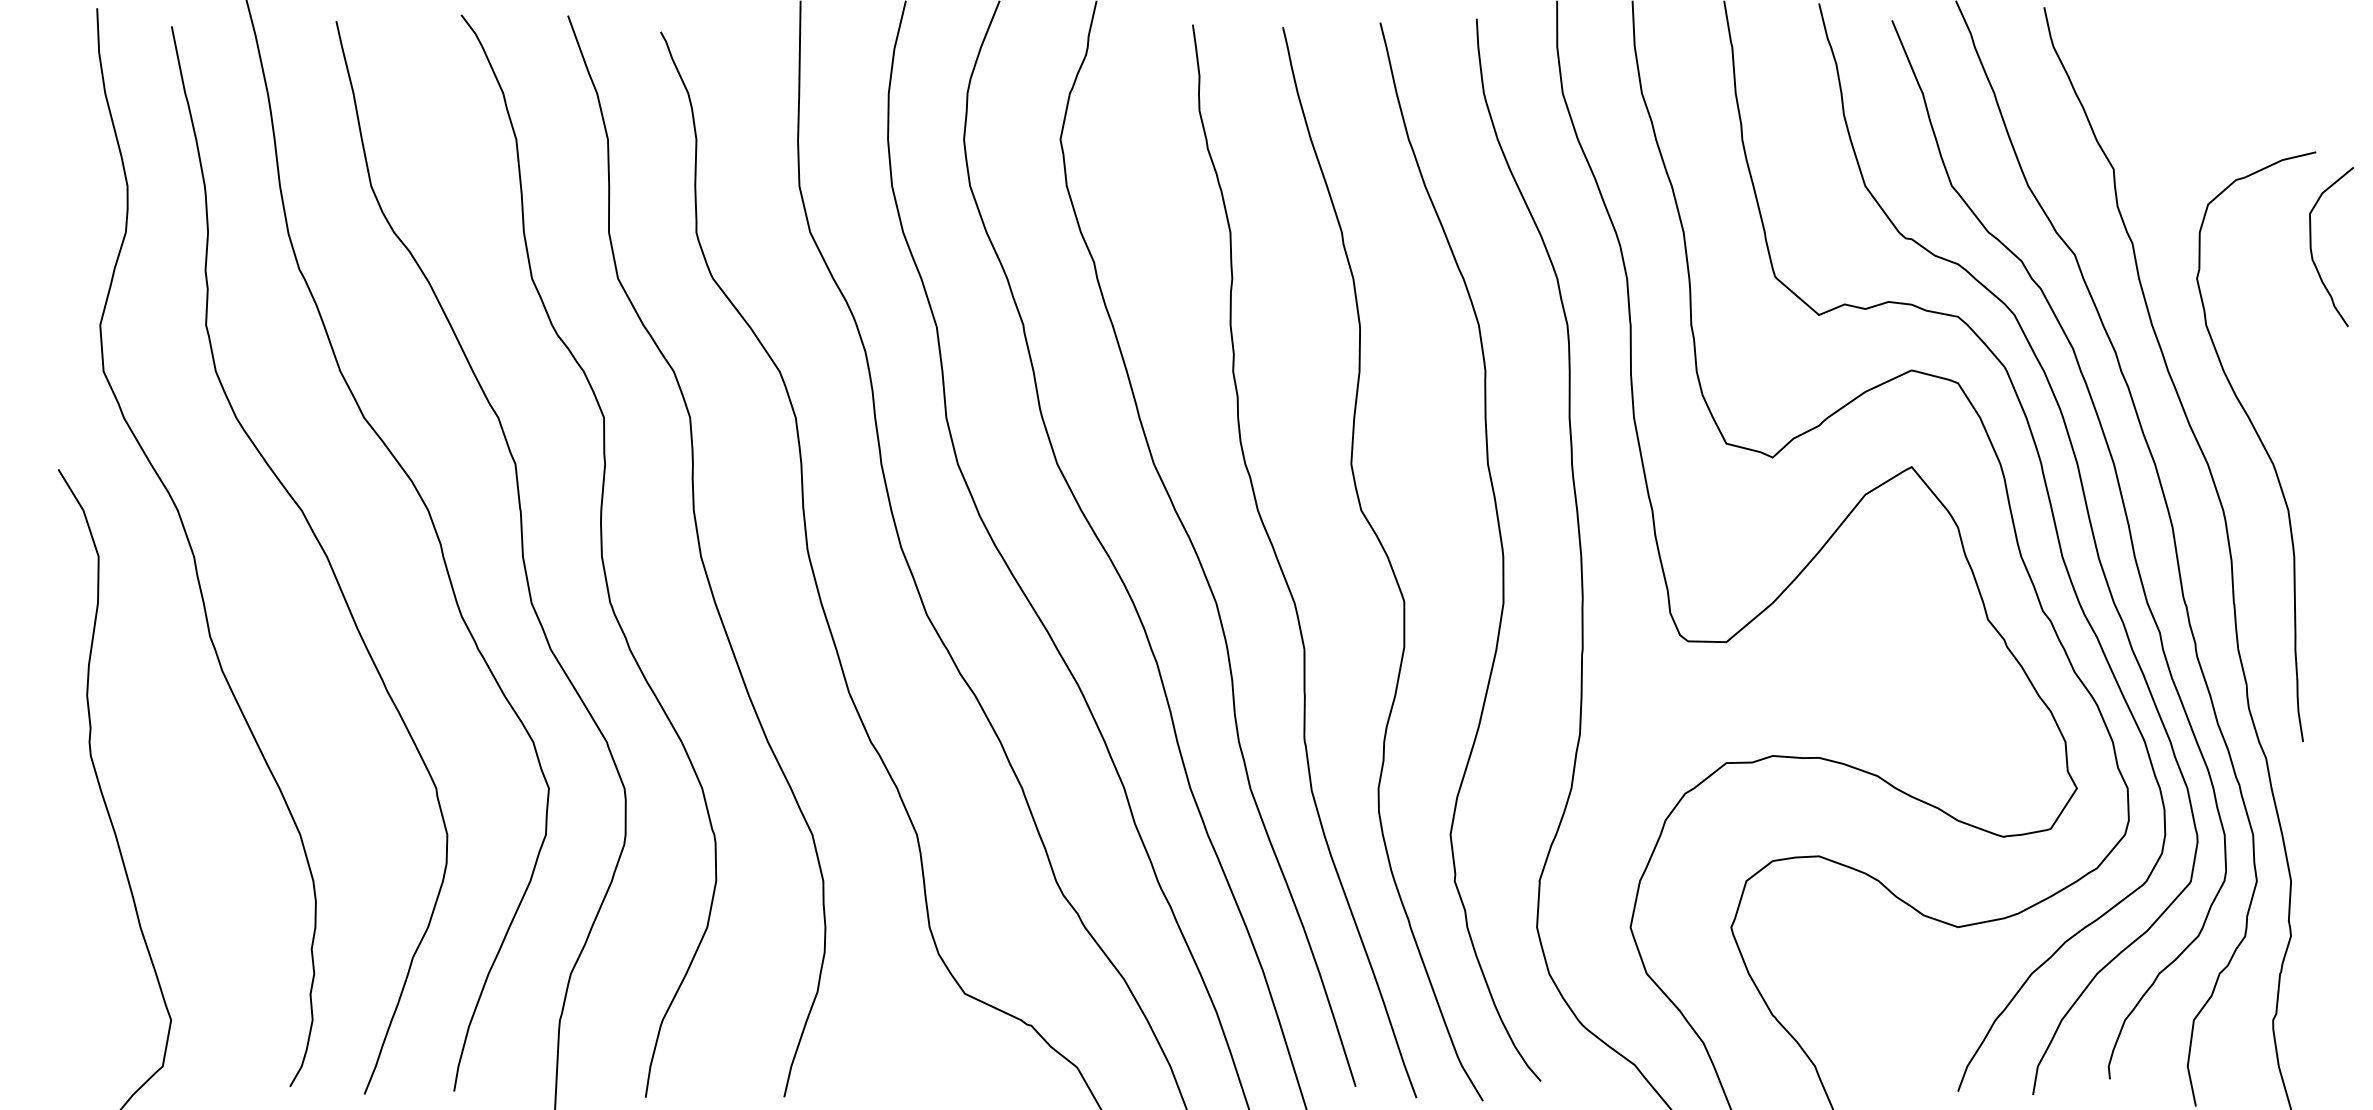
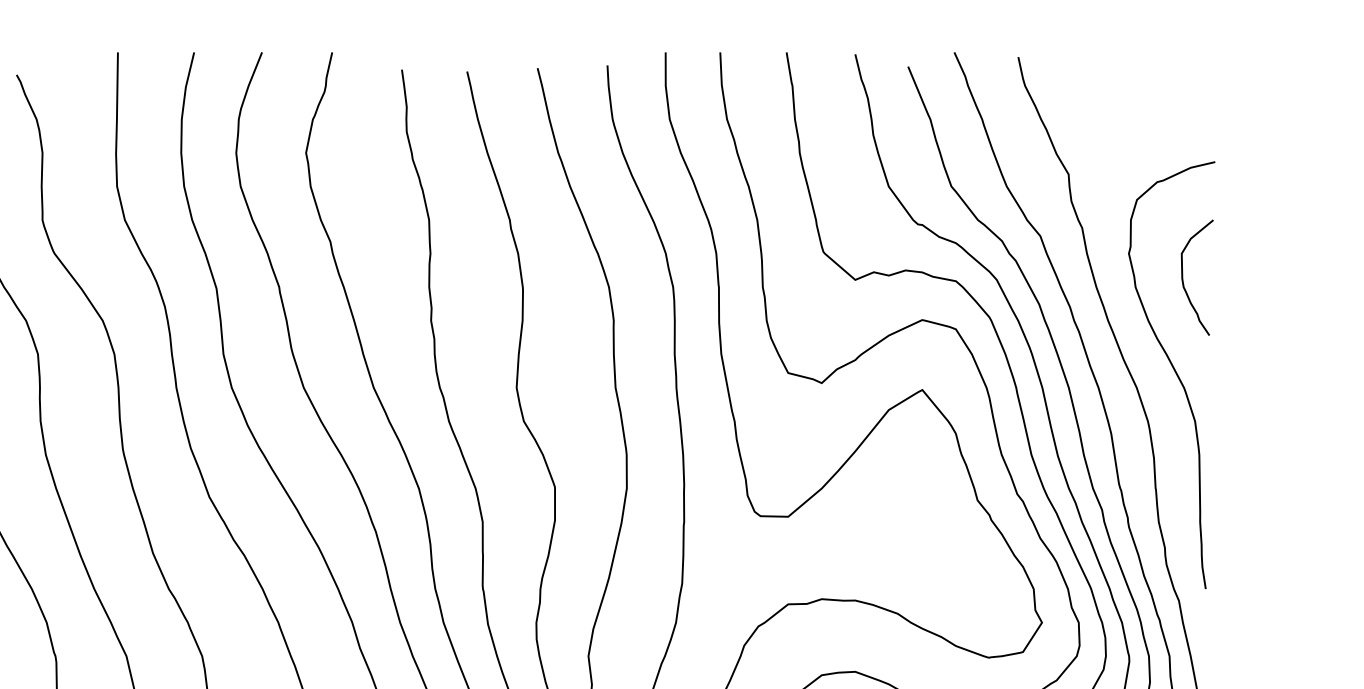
curve: (2312, 251) -> (1183, 280), moved

